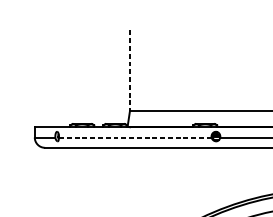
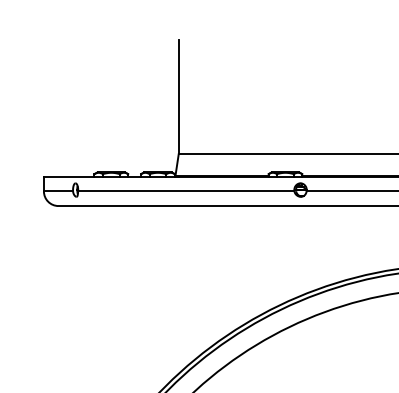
line: (129, 71) -> (178, 97), dashed -> solid
line: (134, 137) -> (185, 191), dashed -> solid

